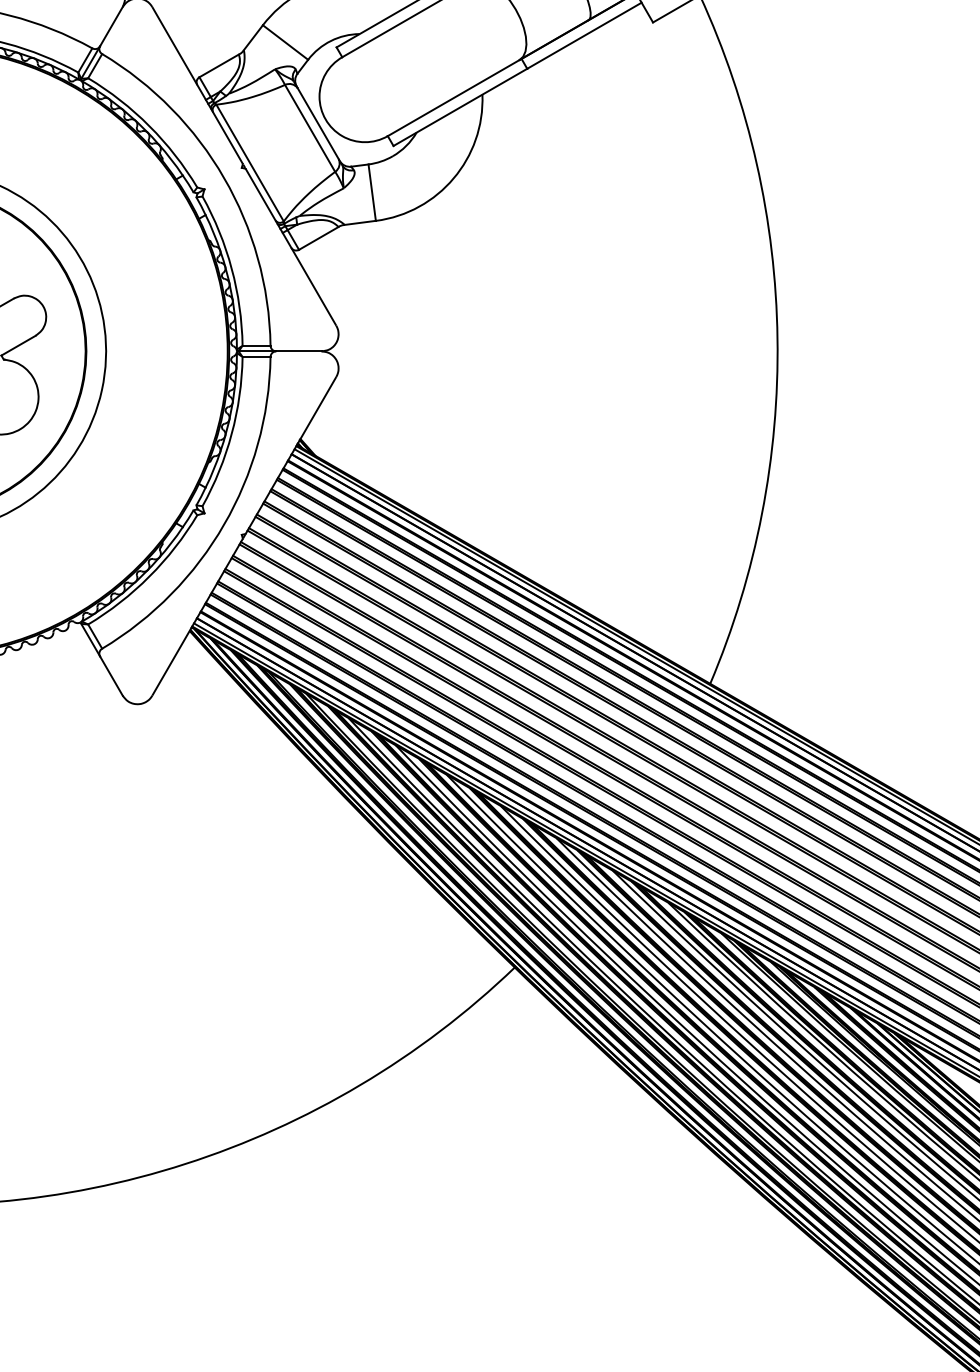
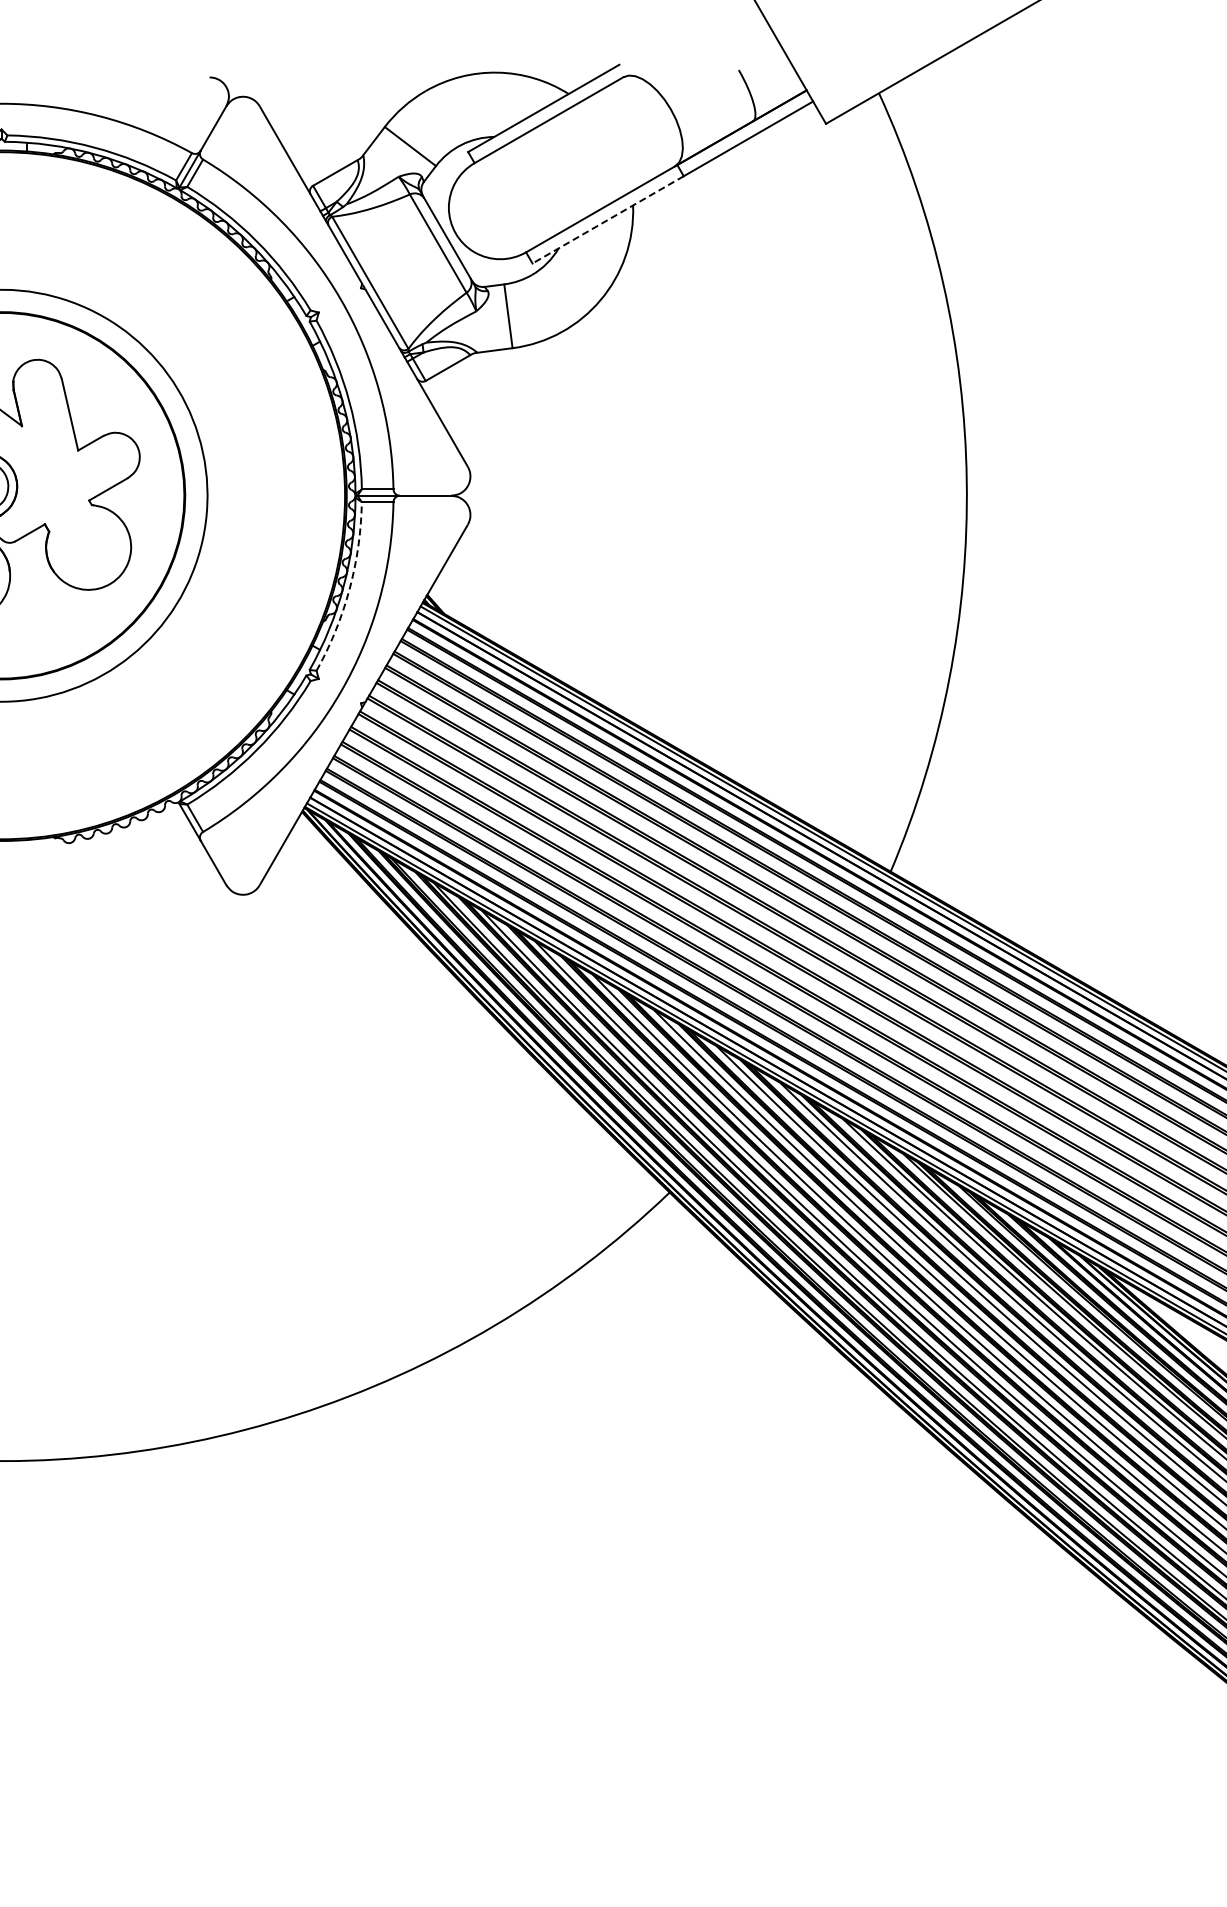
line: (459, 107) -> (607, 220), solid -> dashed
arc: (231, 434) -> (349, 589), solid -> dashed

